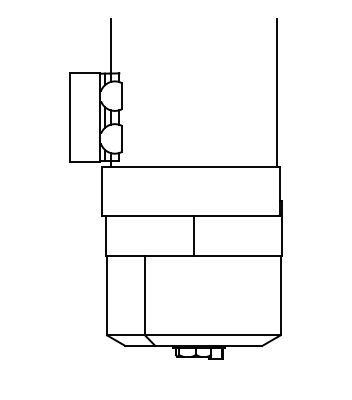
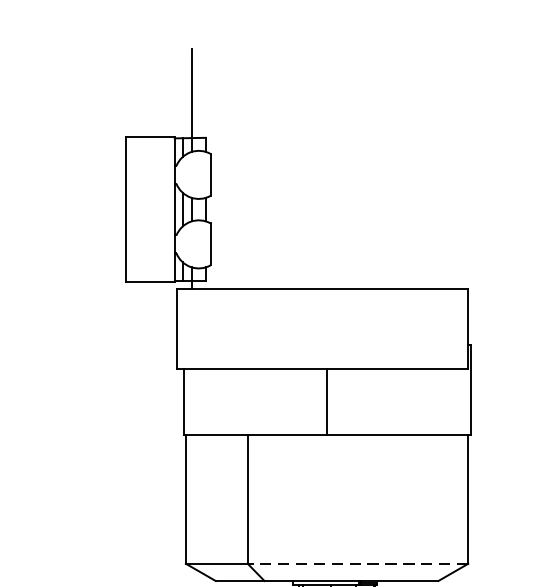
line: (277, 92) -> (463, 168), removed
line: (212, 335) -> (357, 564), solid -> dashed

